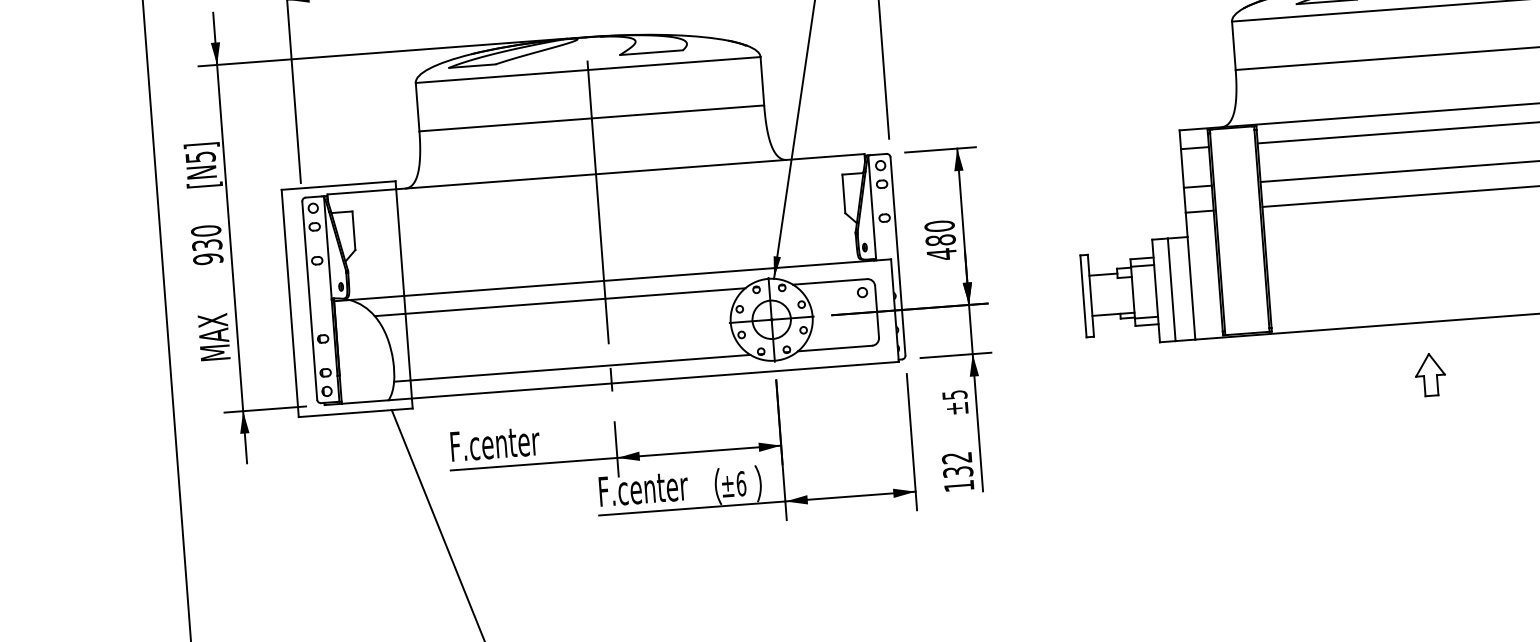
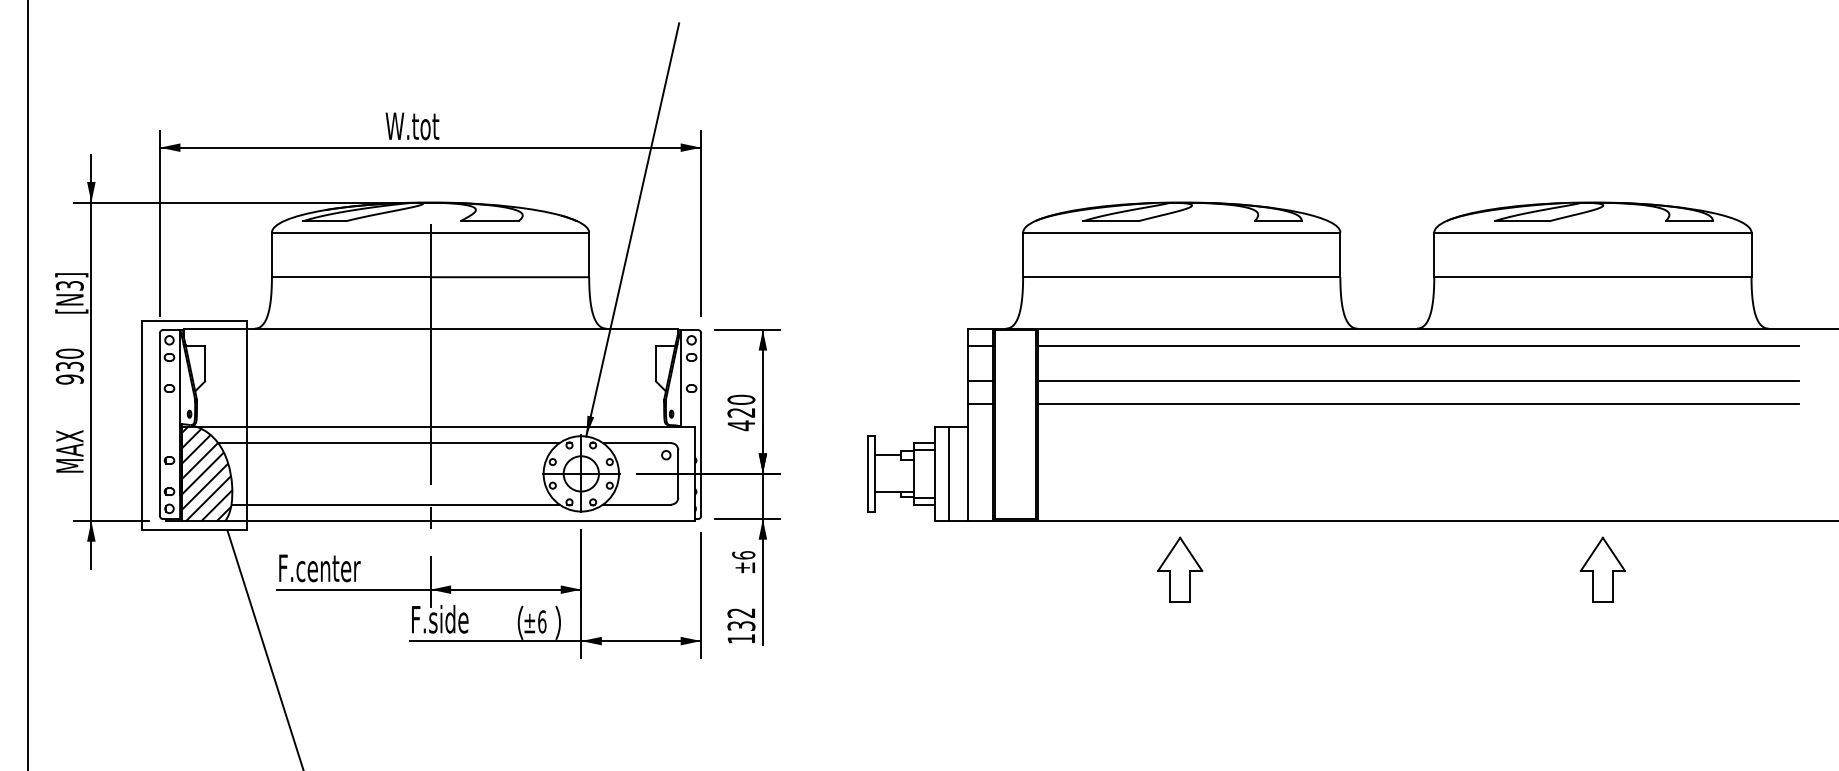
text: (200, 156) -> (69, 285), [N5] -> [N3]
text: (940, 240) -> (741, 412), 480 -> 420
hatch: (365, 349) -> (207, 473), added
part: (1430, 374) -> (1180, 569), size x1.67
text: (954, 395) -> (743, 555), ±5 -> ±6
text: (653, 486) -> (461, 618), F.center -> F.side

